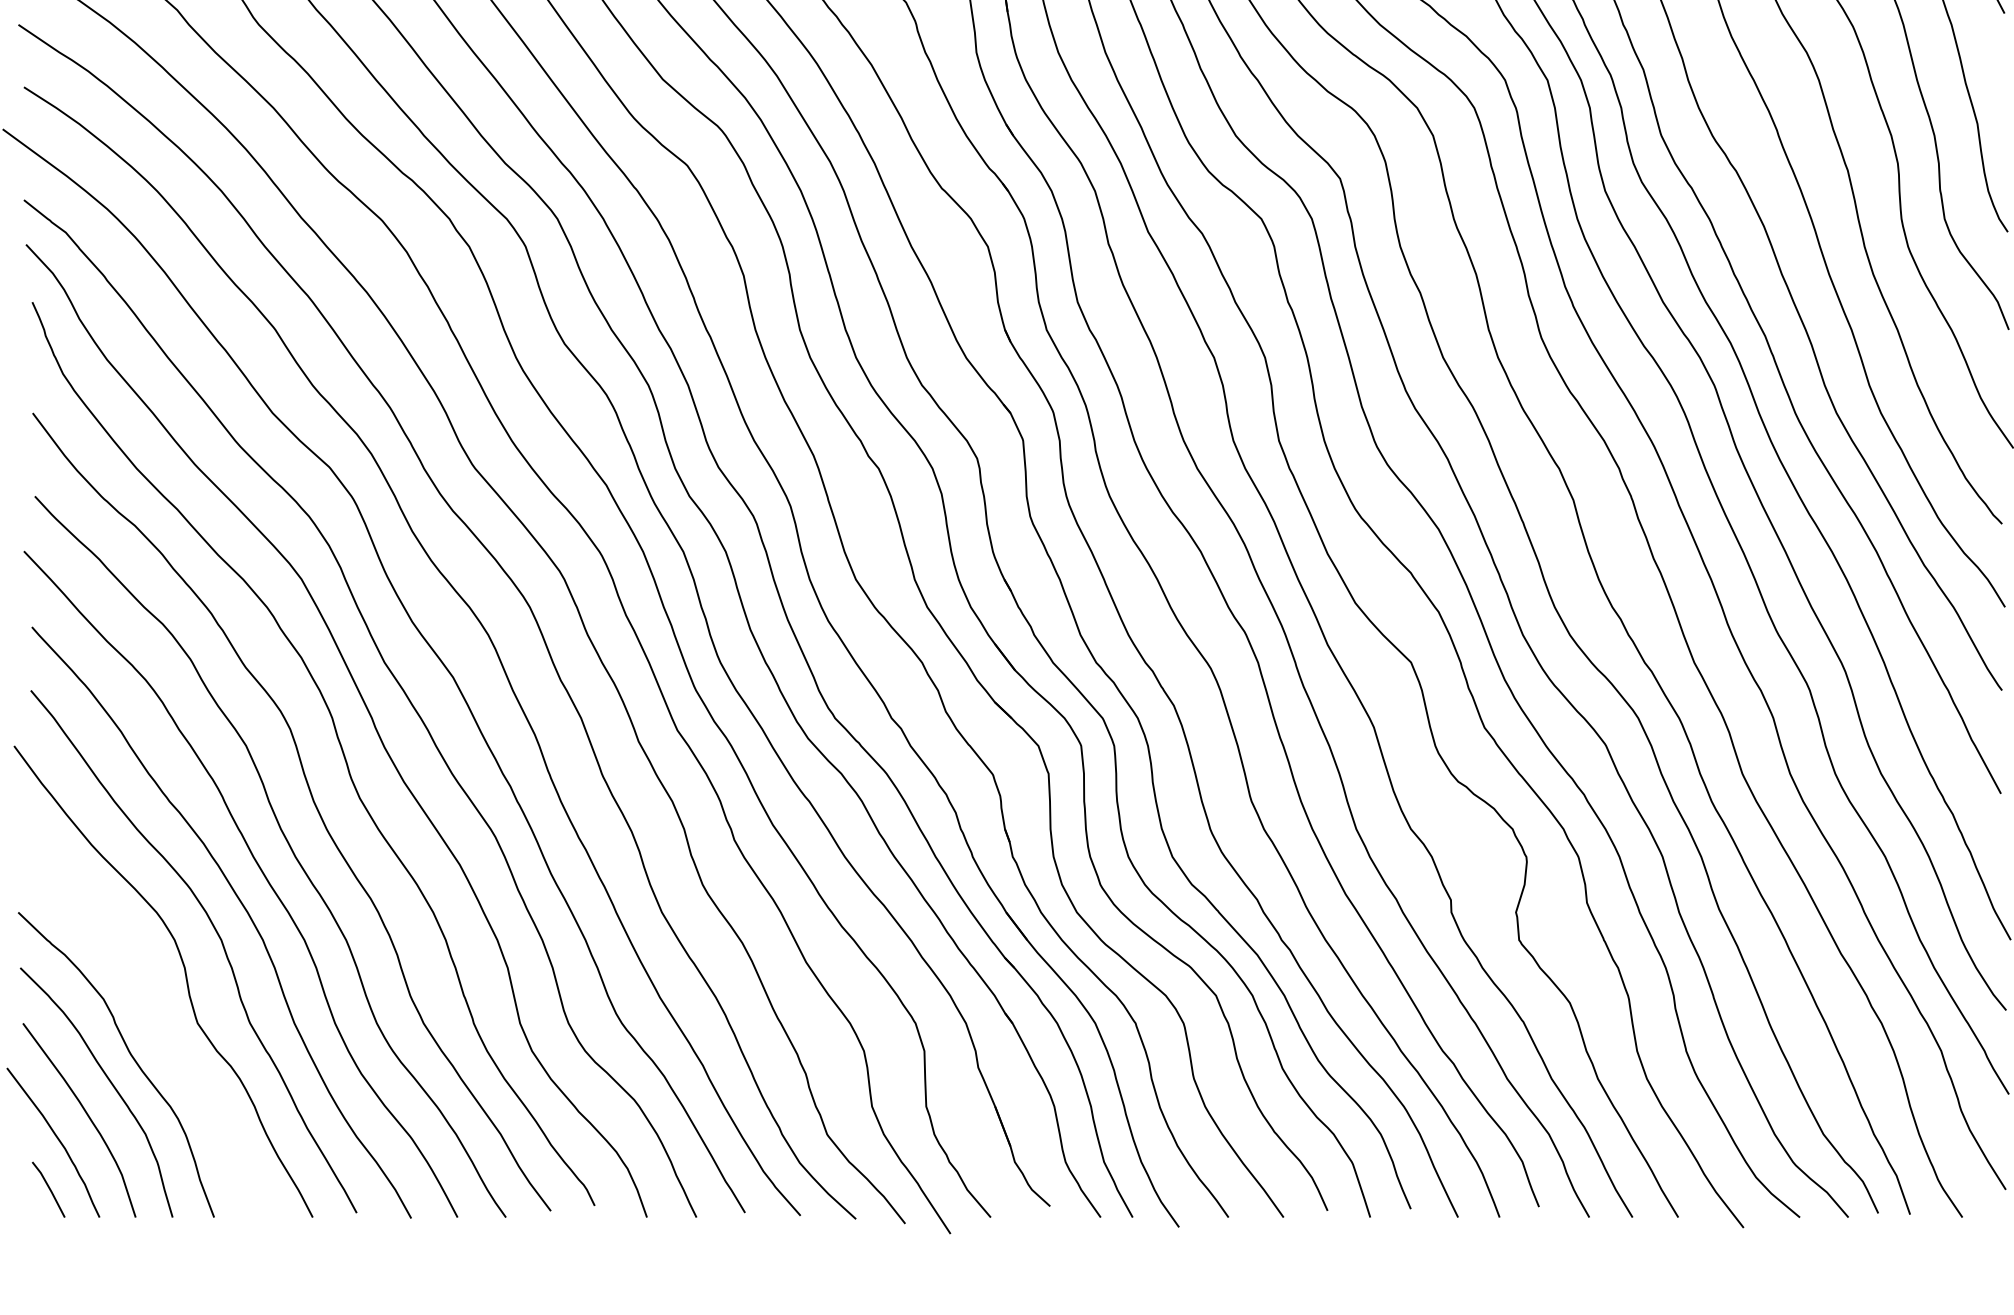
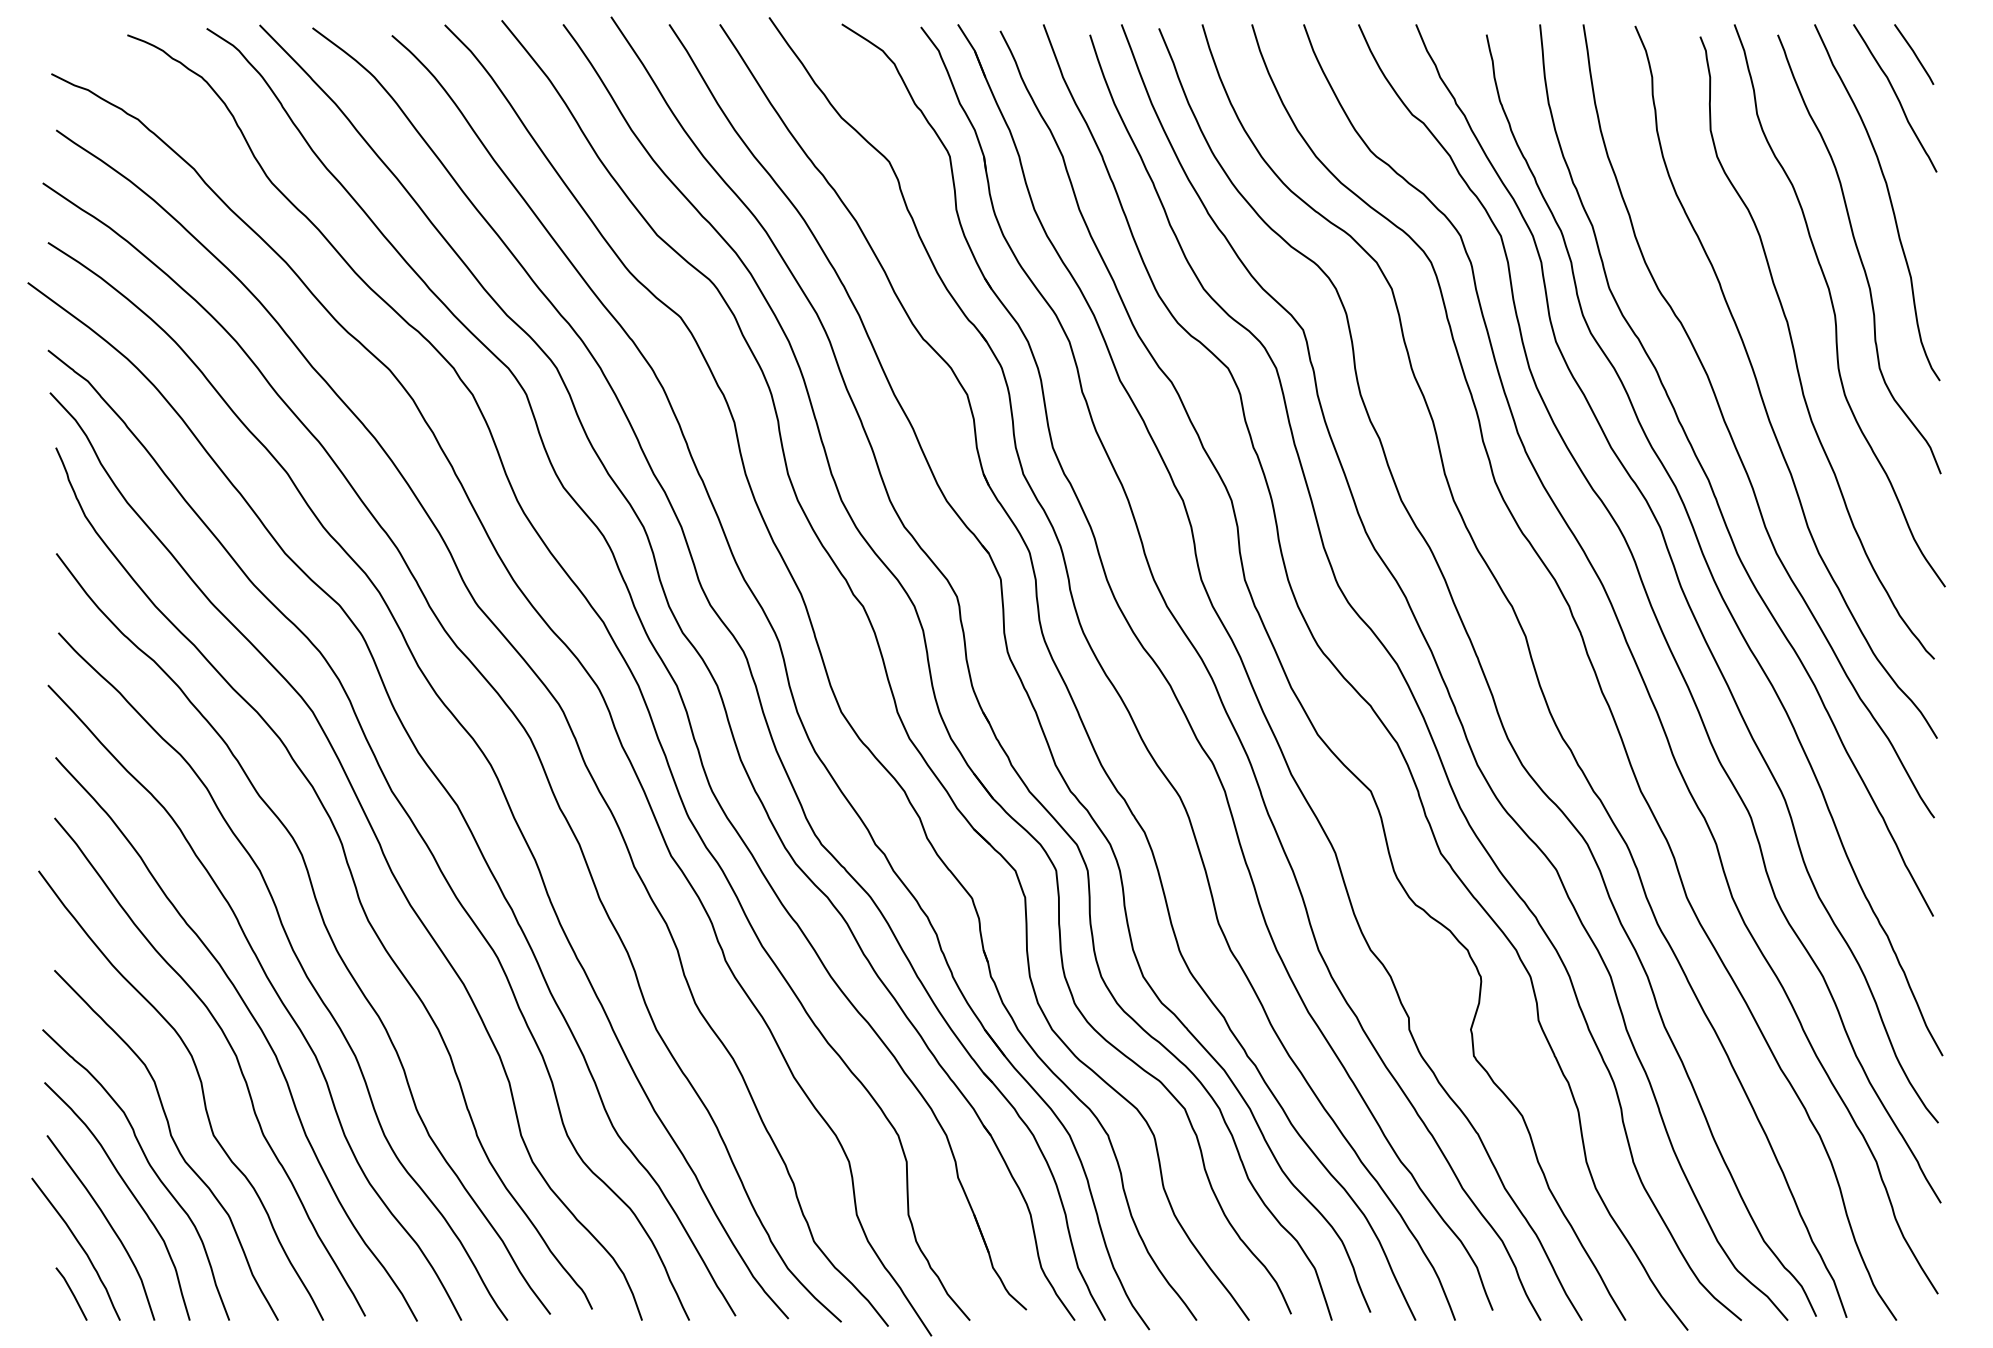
curve: (155, 1030) -> (173, 1142), added

